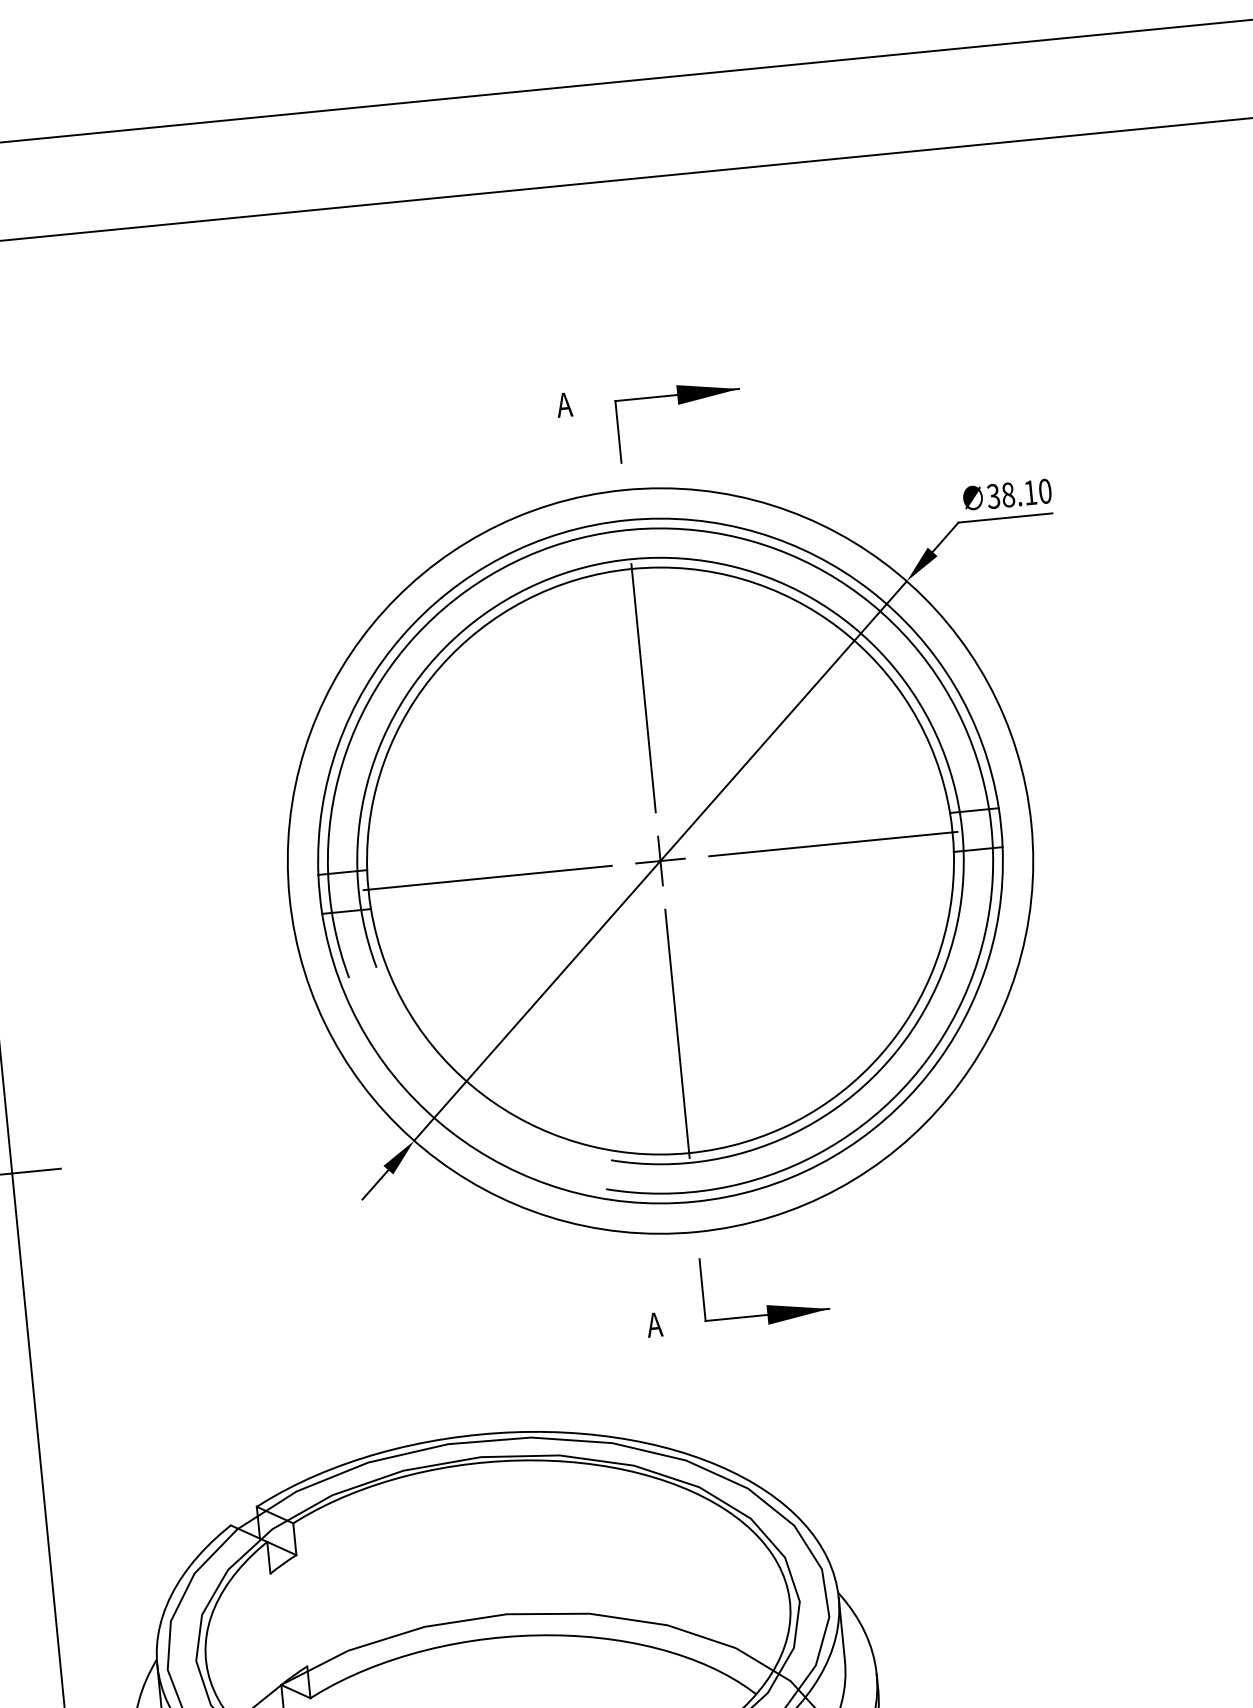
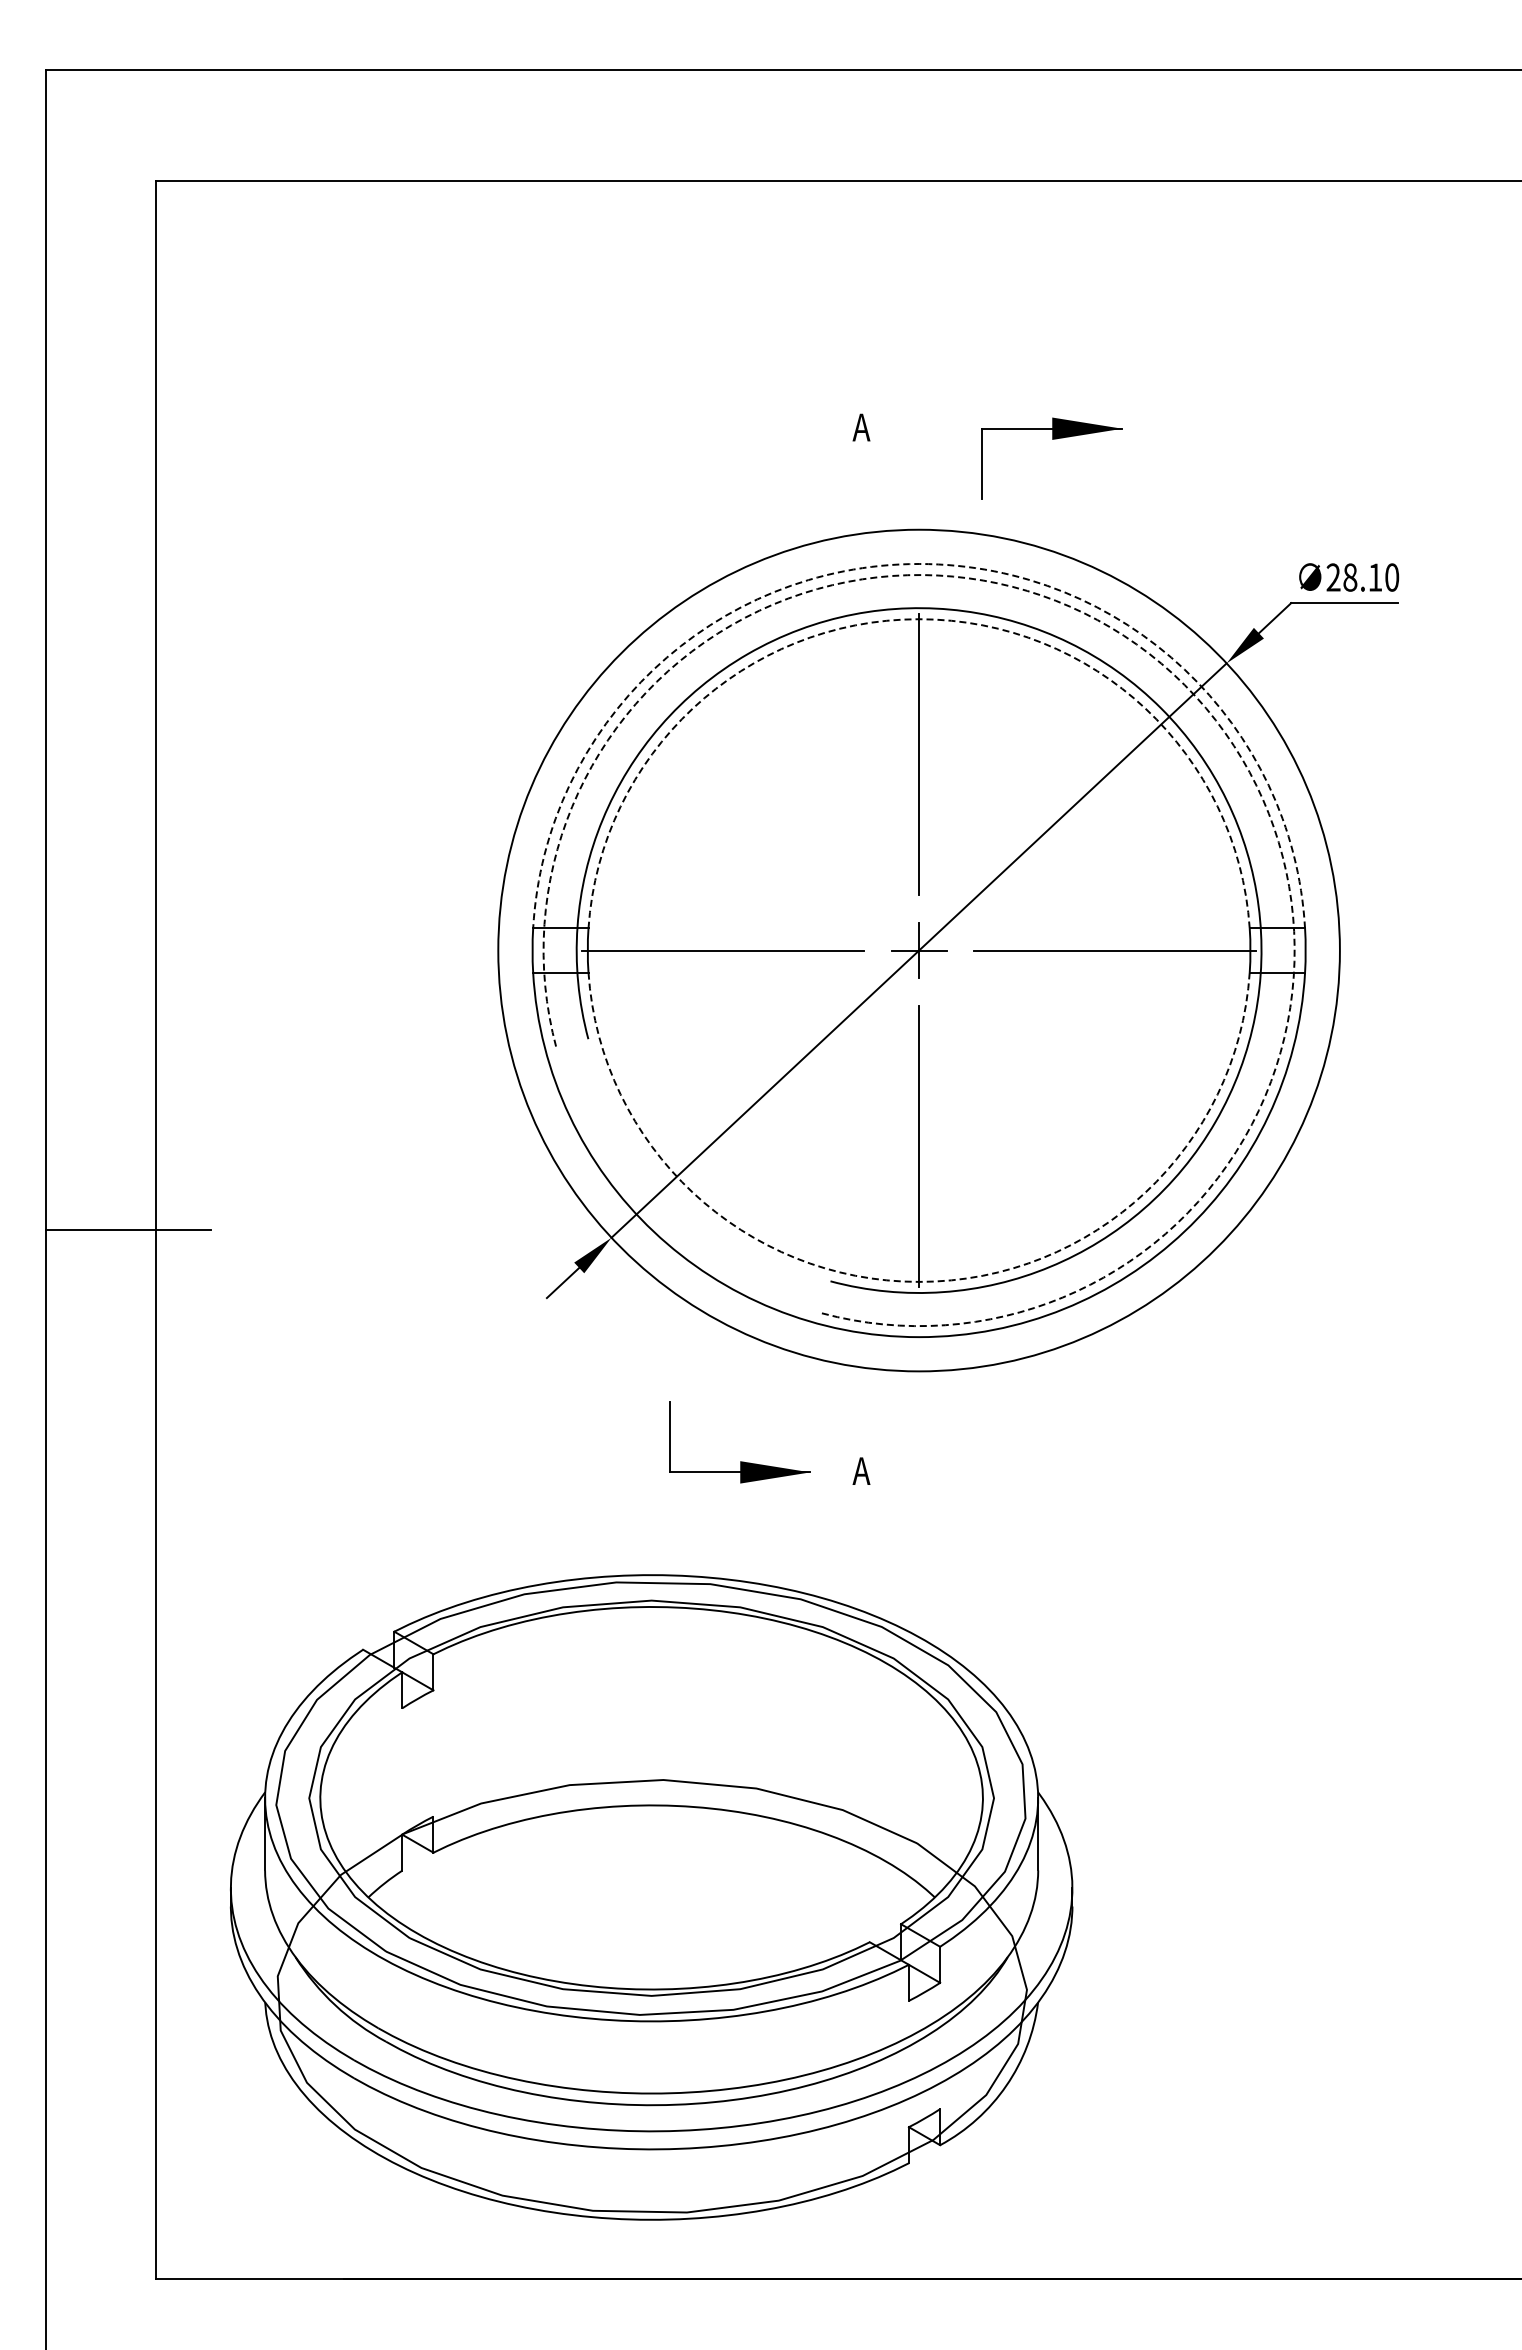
part: (678, 404) -> (1052, 439), moved
text: (993, 496) -> (1333, 577), 38.10 -> 28.10
arc: (627, 520) -> (919, 564), solid -> dashed
arc: (632, 569) -> (919, 619), solid -> dashed
arc: (871, 604) -> (1184, 685), solid -> dashed
arc: (689, 1152) -> (919, 1281), solid -> dashed
part: (766, 1305) -> (740, 1461), moved

